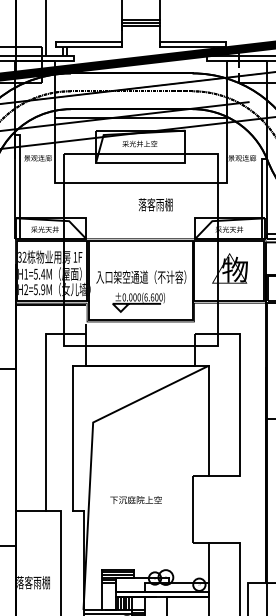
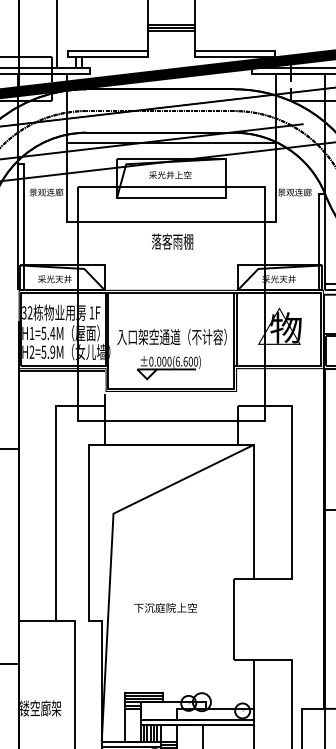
text: (155, 204) -> (172, 241), moved
text: (33, 582) -> (40, 708), 落客雨棚 -> 镂空廊架

